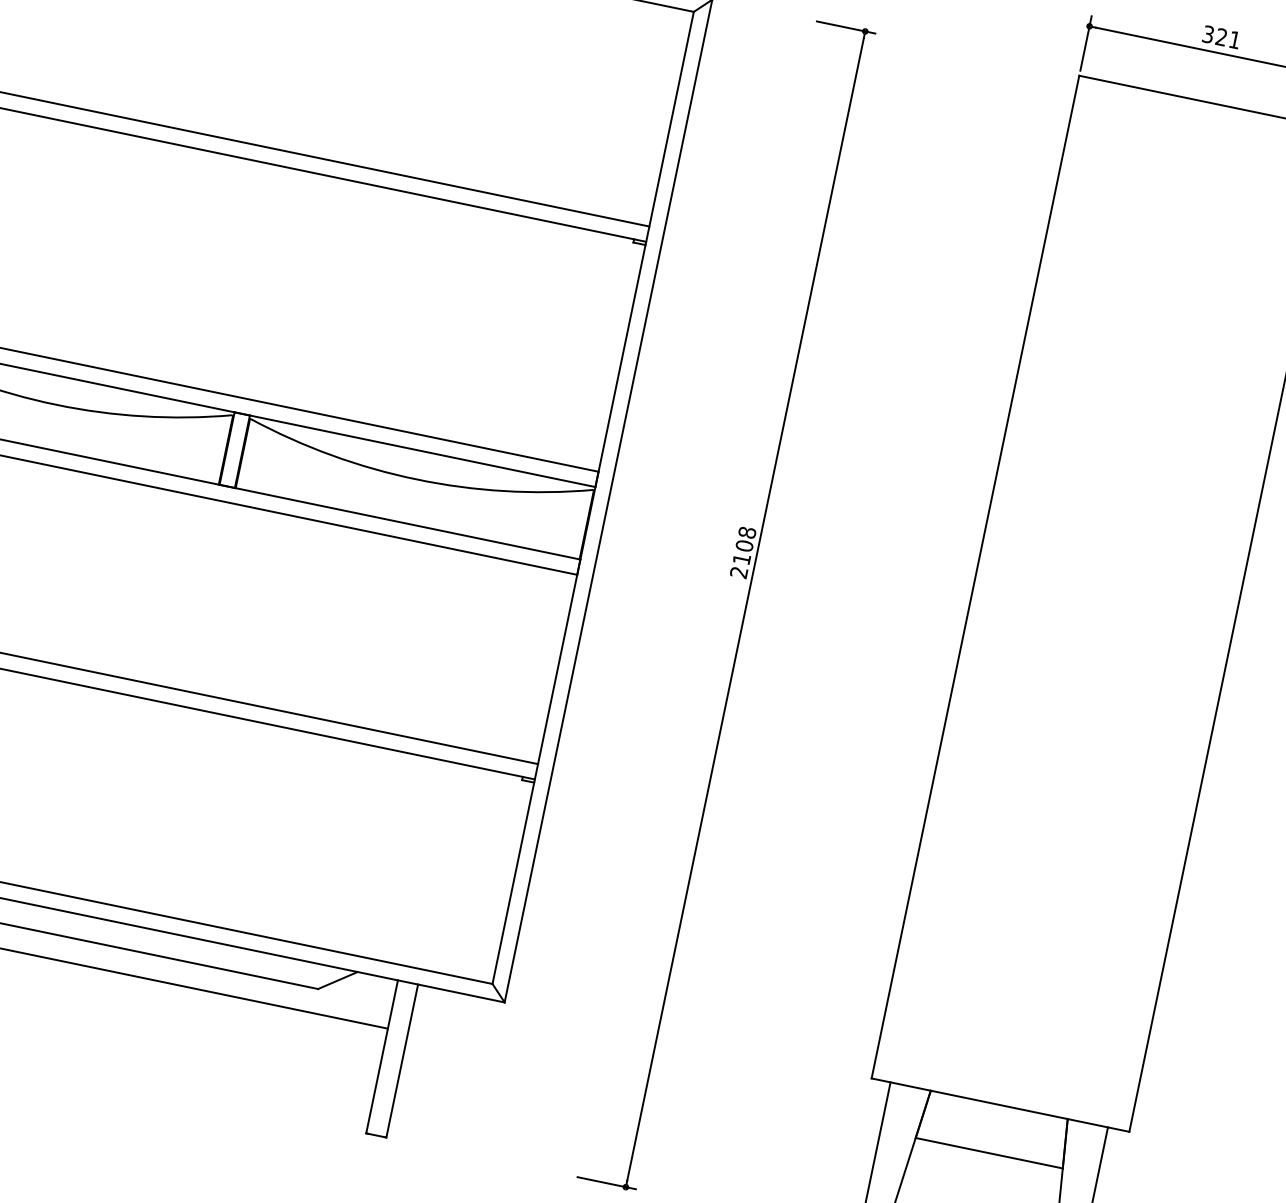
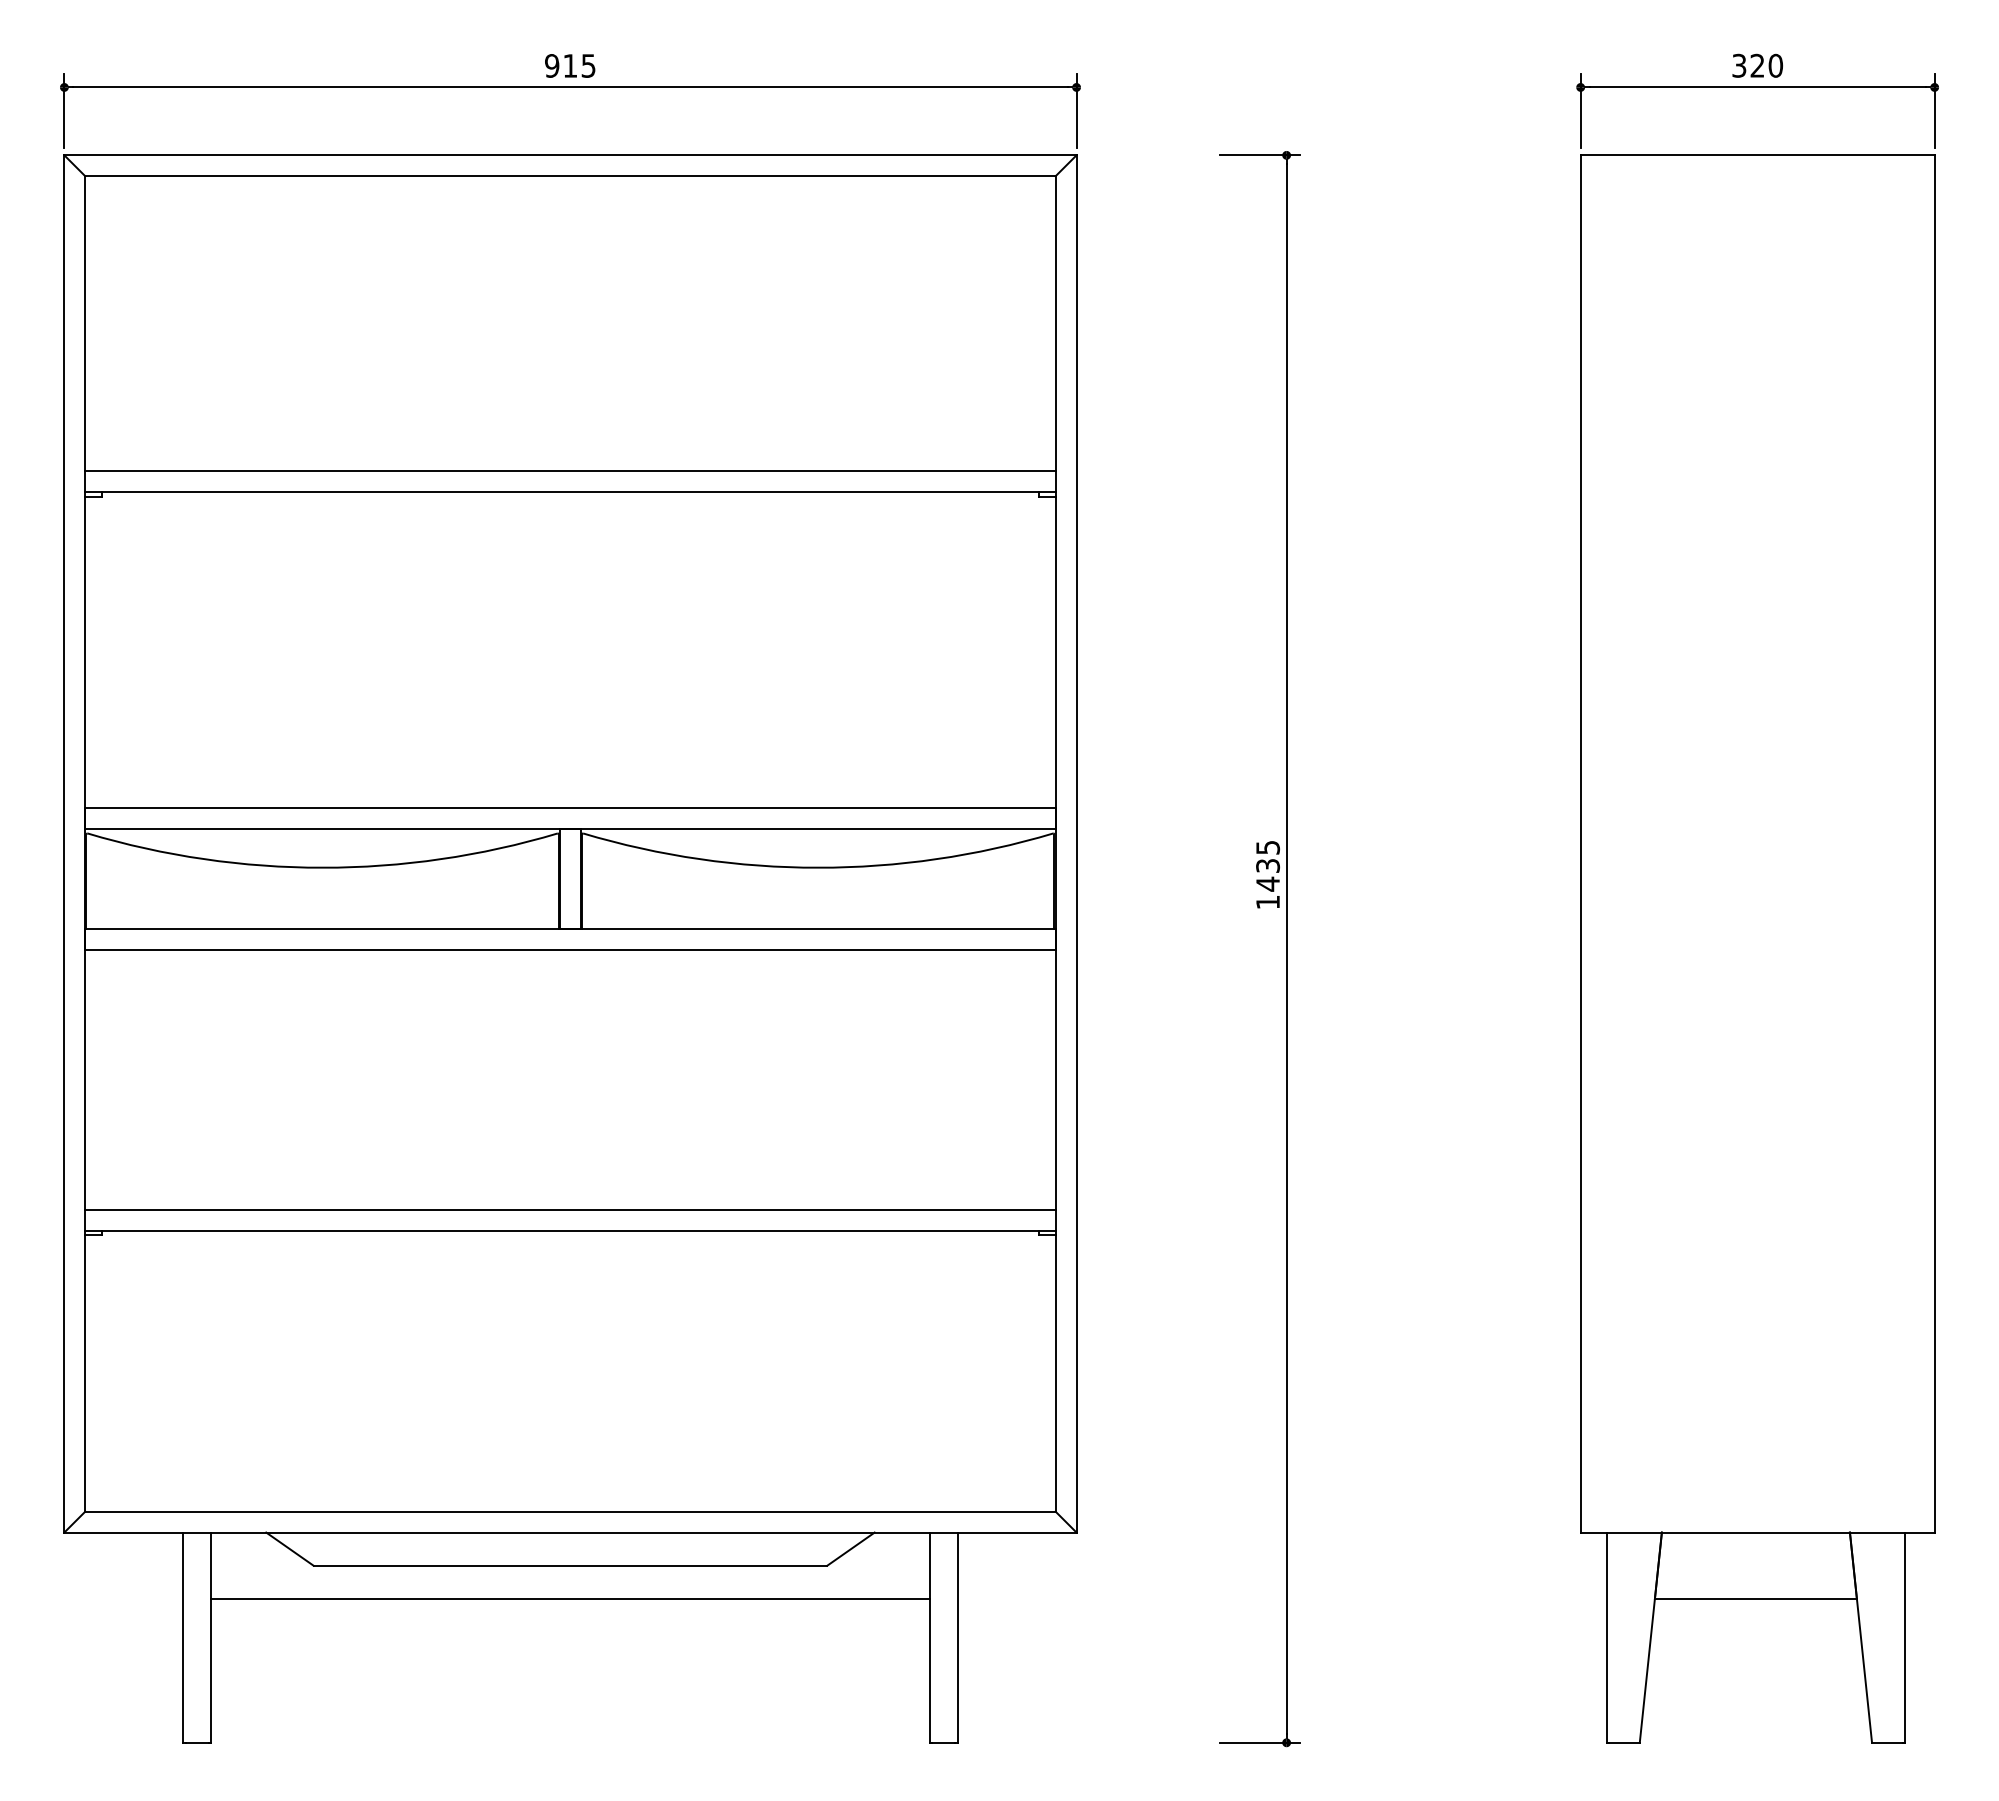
text: (1234, 39) -> (1775, 65), 321 -> 320
text: (743, 552) -> (1268, 874), 2108 -> 1435

